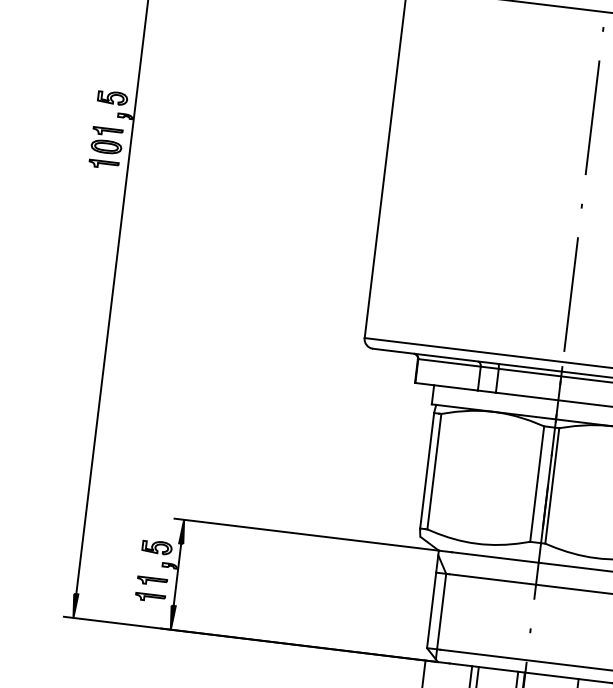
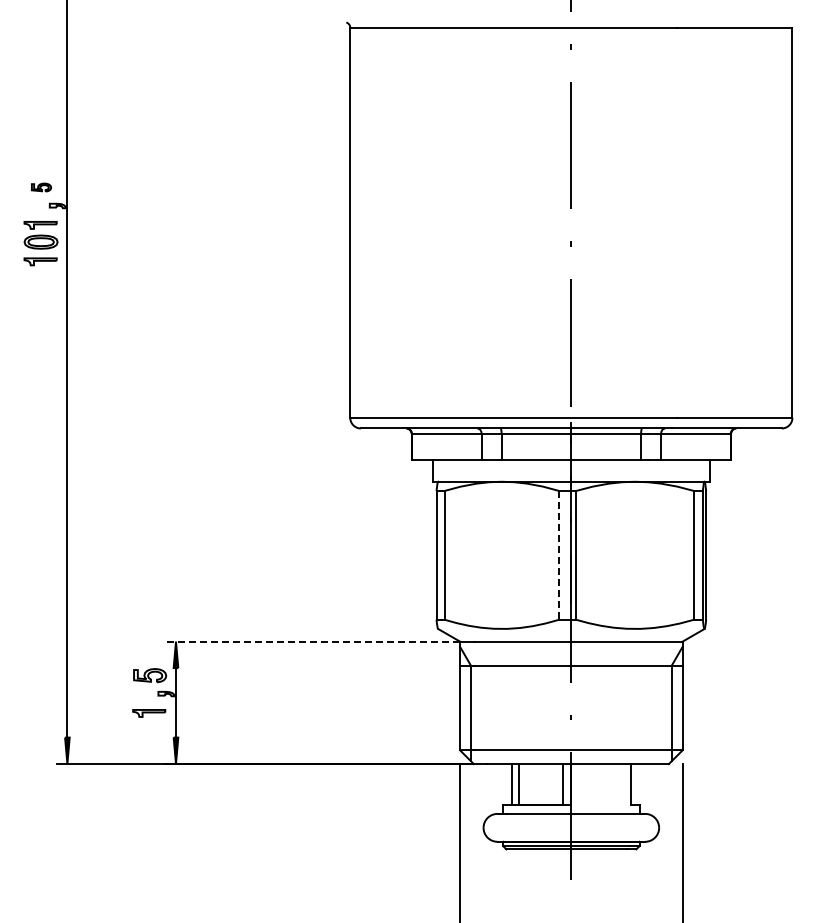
part: (112, 97) -> (41, 187), size x0.6
line: (537, 484) -> (559, 555), solid -> dashed
line: (306, 534) -> (312, 641), solid -> dashed
part: (150, 597) -> (149, 731), removed

